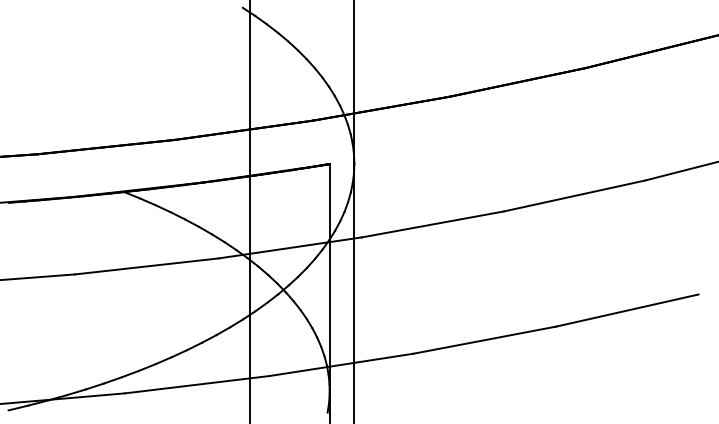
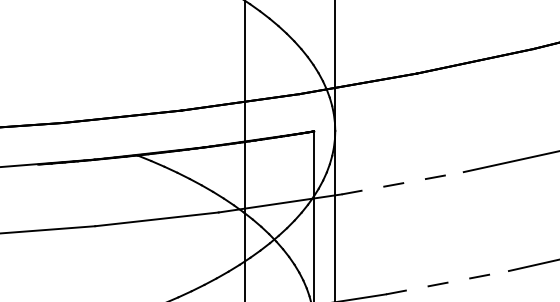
line: (433, 224) -> (403, 183), solid -> dashed
line: (484, 340) -> (447, 282), solid -> dashed

